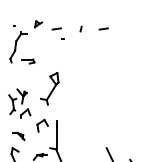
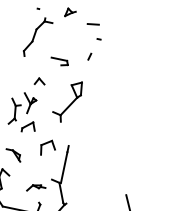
line: (80, 28) -> (89, 55), moved
line: (103, 28) -> (155, 36), removed
part: (28, 61) -> (60, 62), moved
part: (26, 78) -> (39, 81), added

